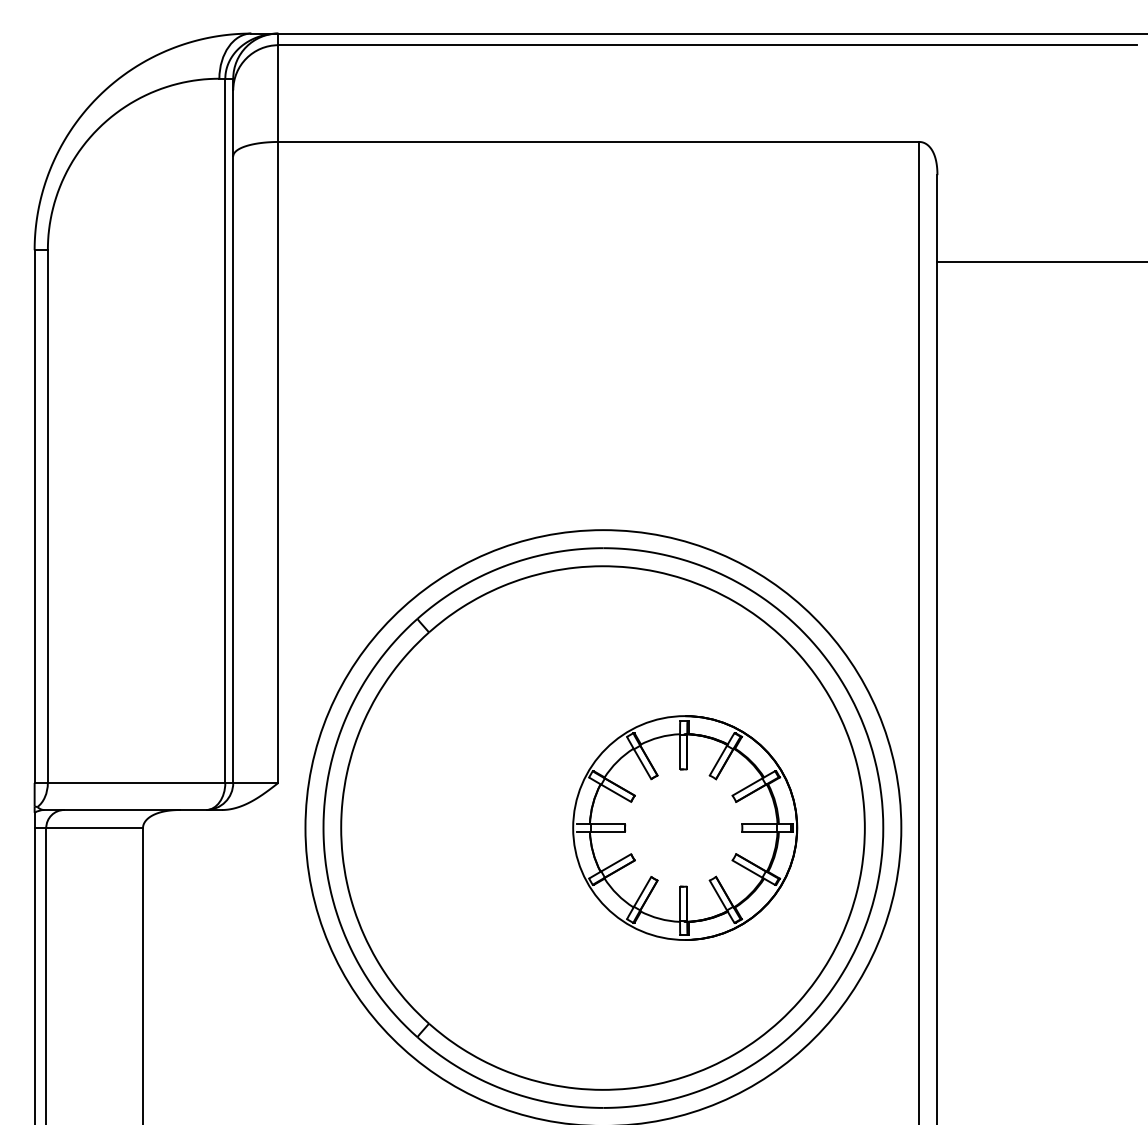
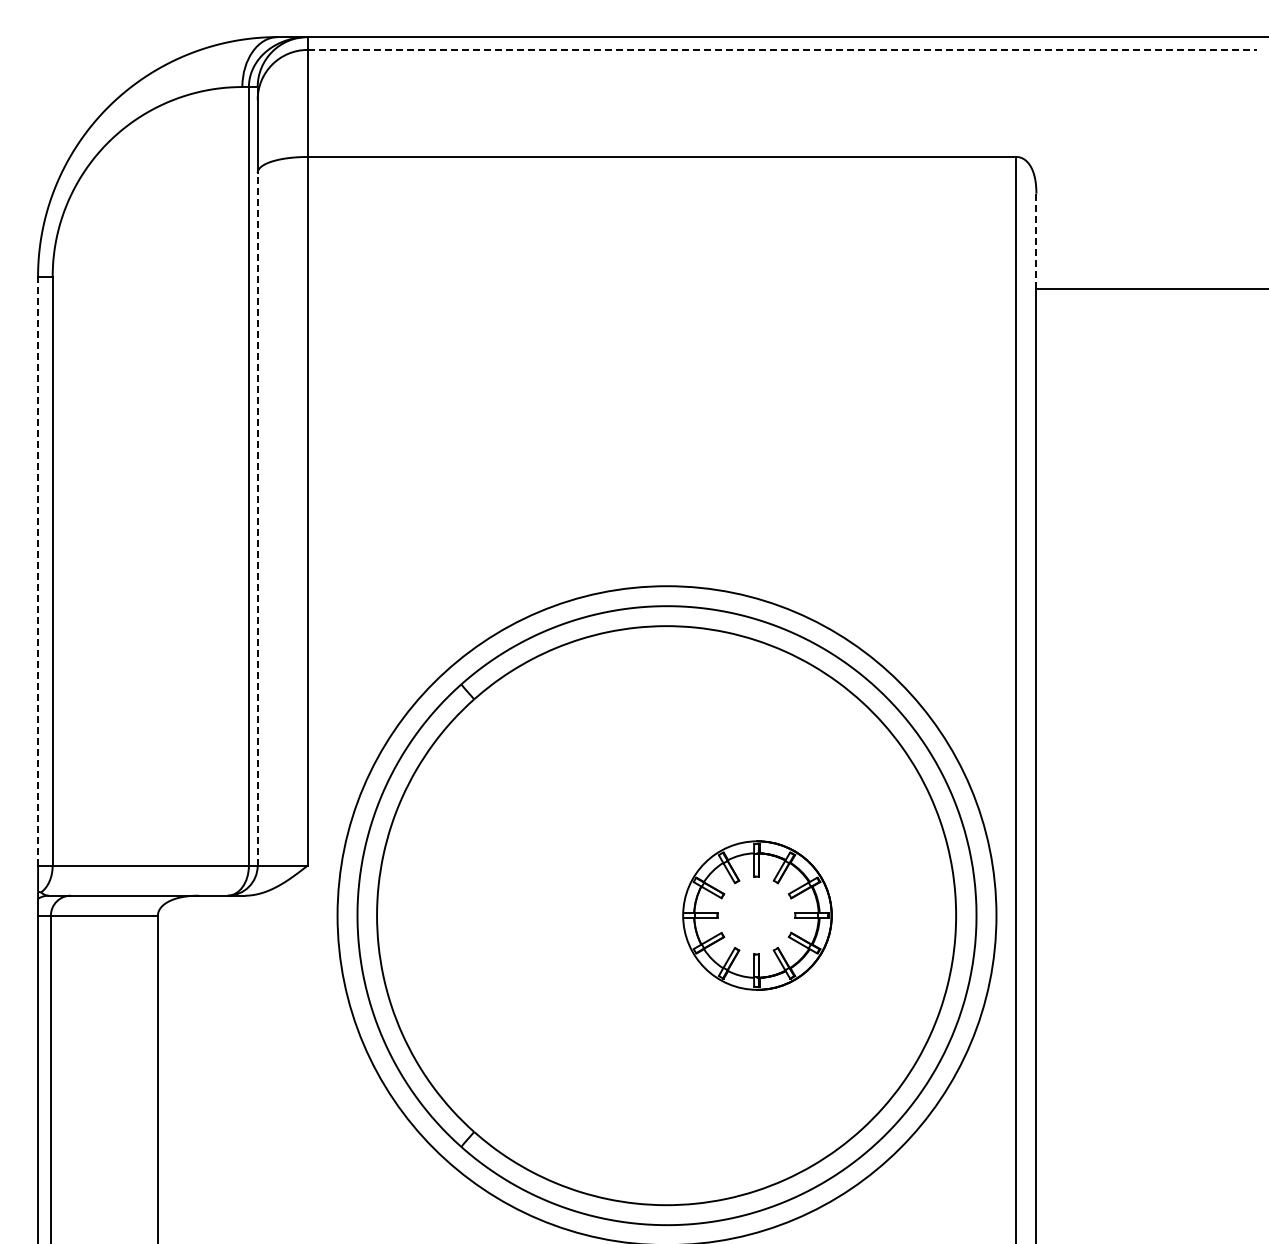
line: (707, 44) -> (782, 49), solid -> dashed
line: (937, 218) -> (1036, 241), solid -> dashed
line: (233, 468) -> (257, 518), solid -> dashed
line: (35, 516) -> (38, 571), solid -> dashed
part: (685, 827) -> (757, 915), size x0.6

